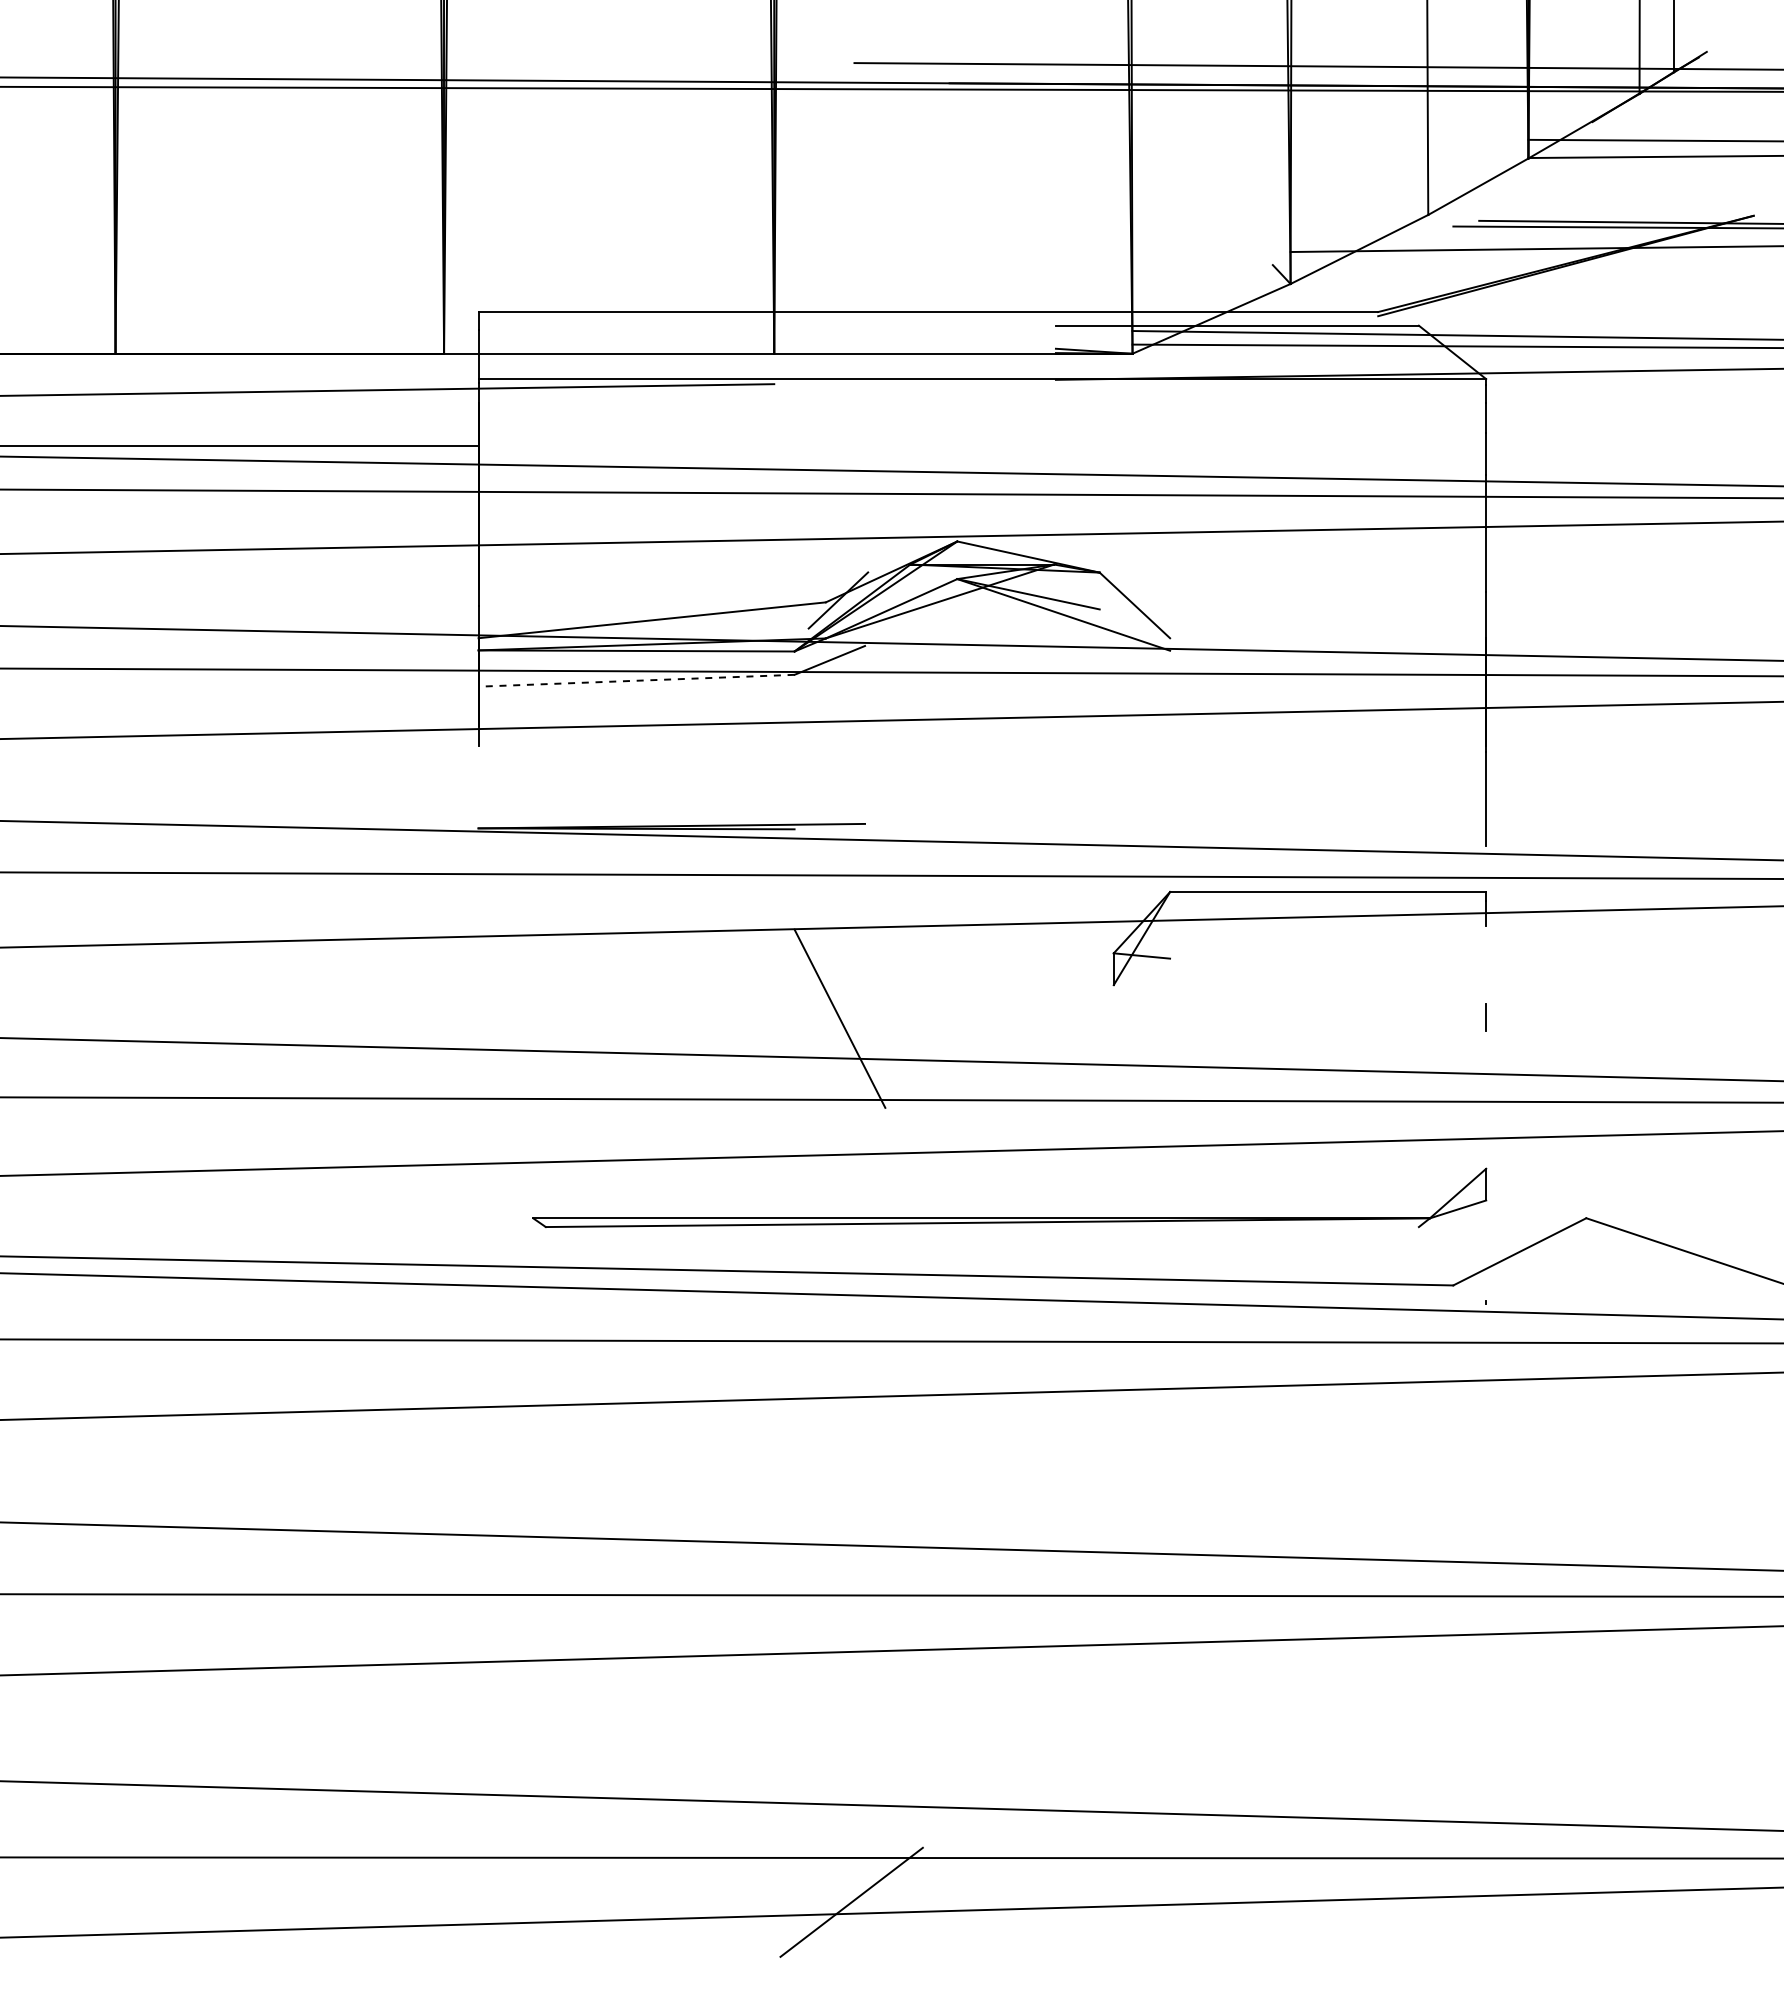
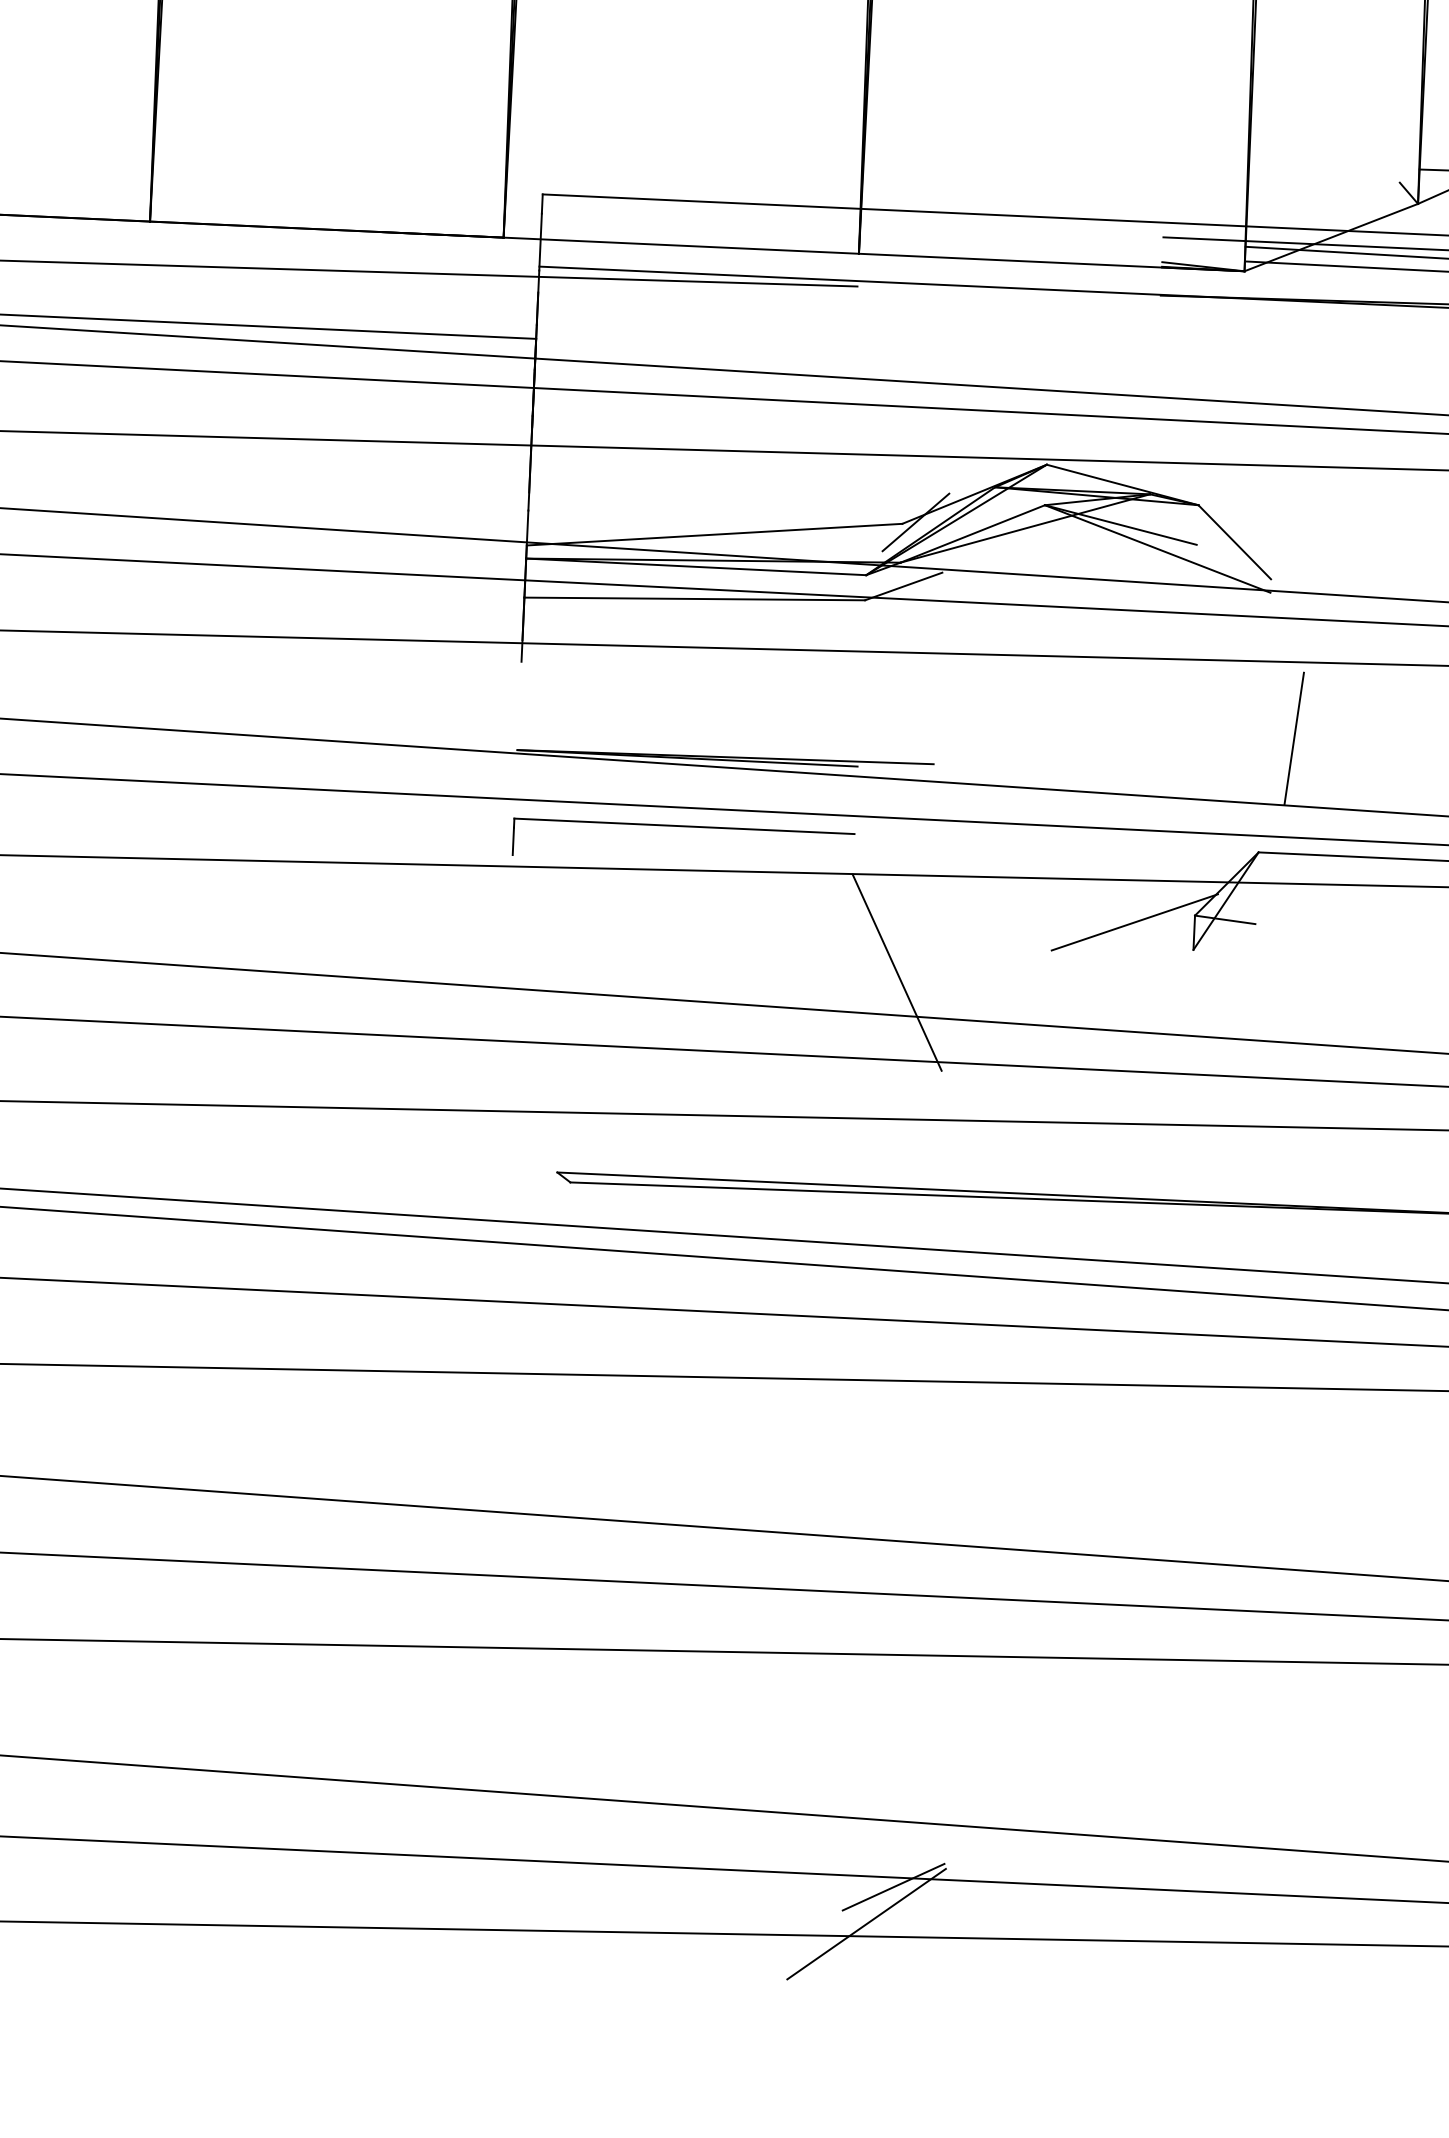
line: (636, 680) -> (694, 598), dashed -> solid
line: (1198, 784) -> (1294, 738), added
part: (636, 892) -> (684, 826), added
line: (1058, 961) -> (1135, 921), added
line: (875, 1866) -> (893, 1886), added

